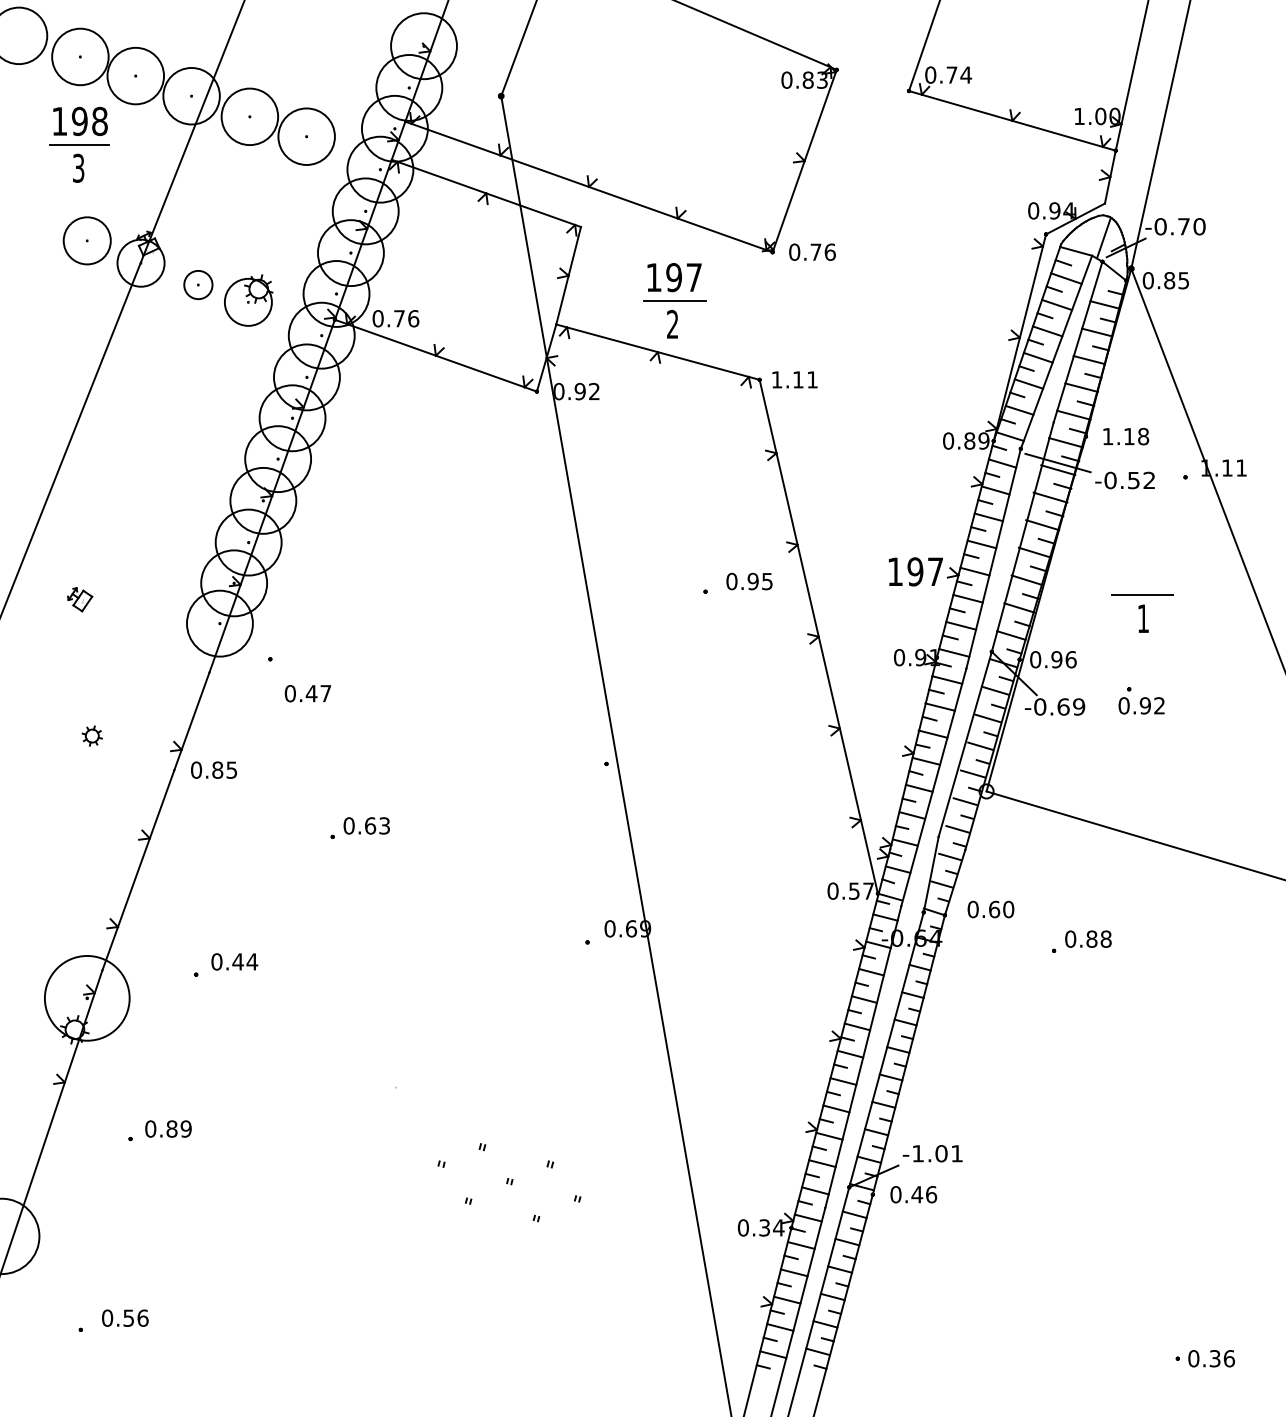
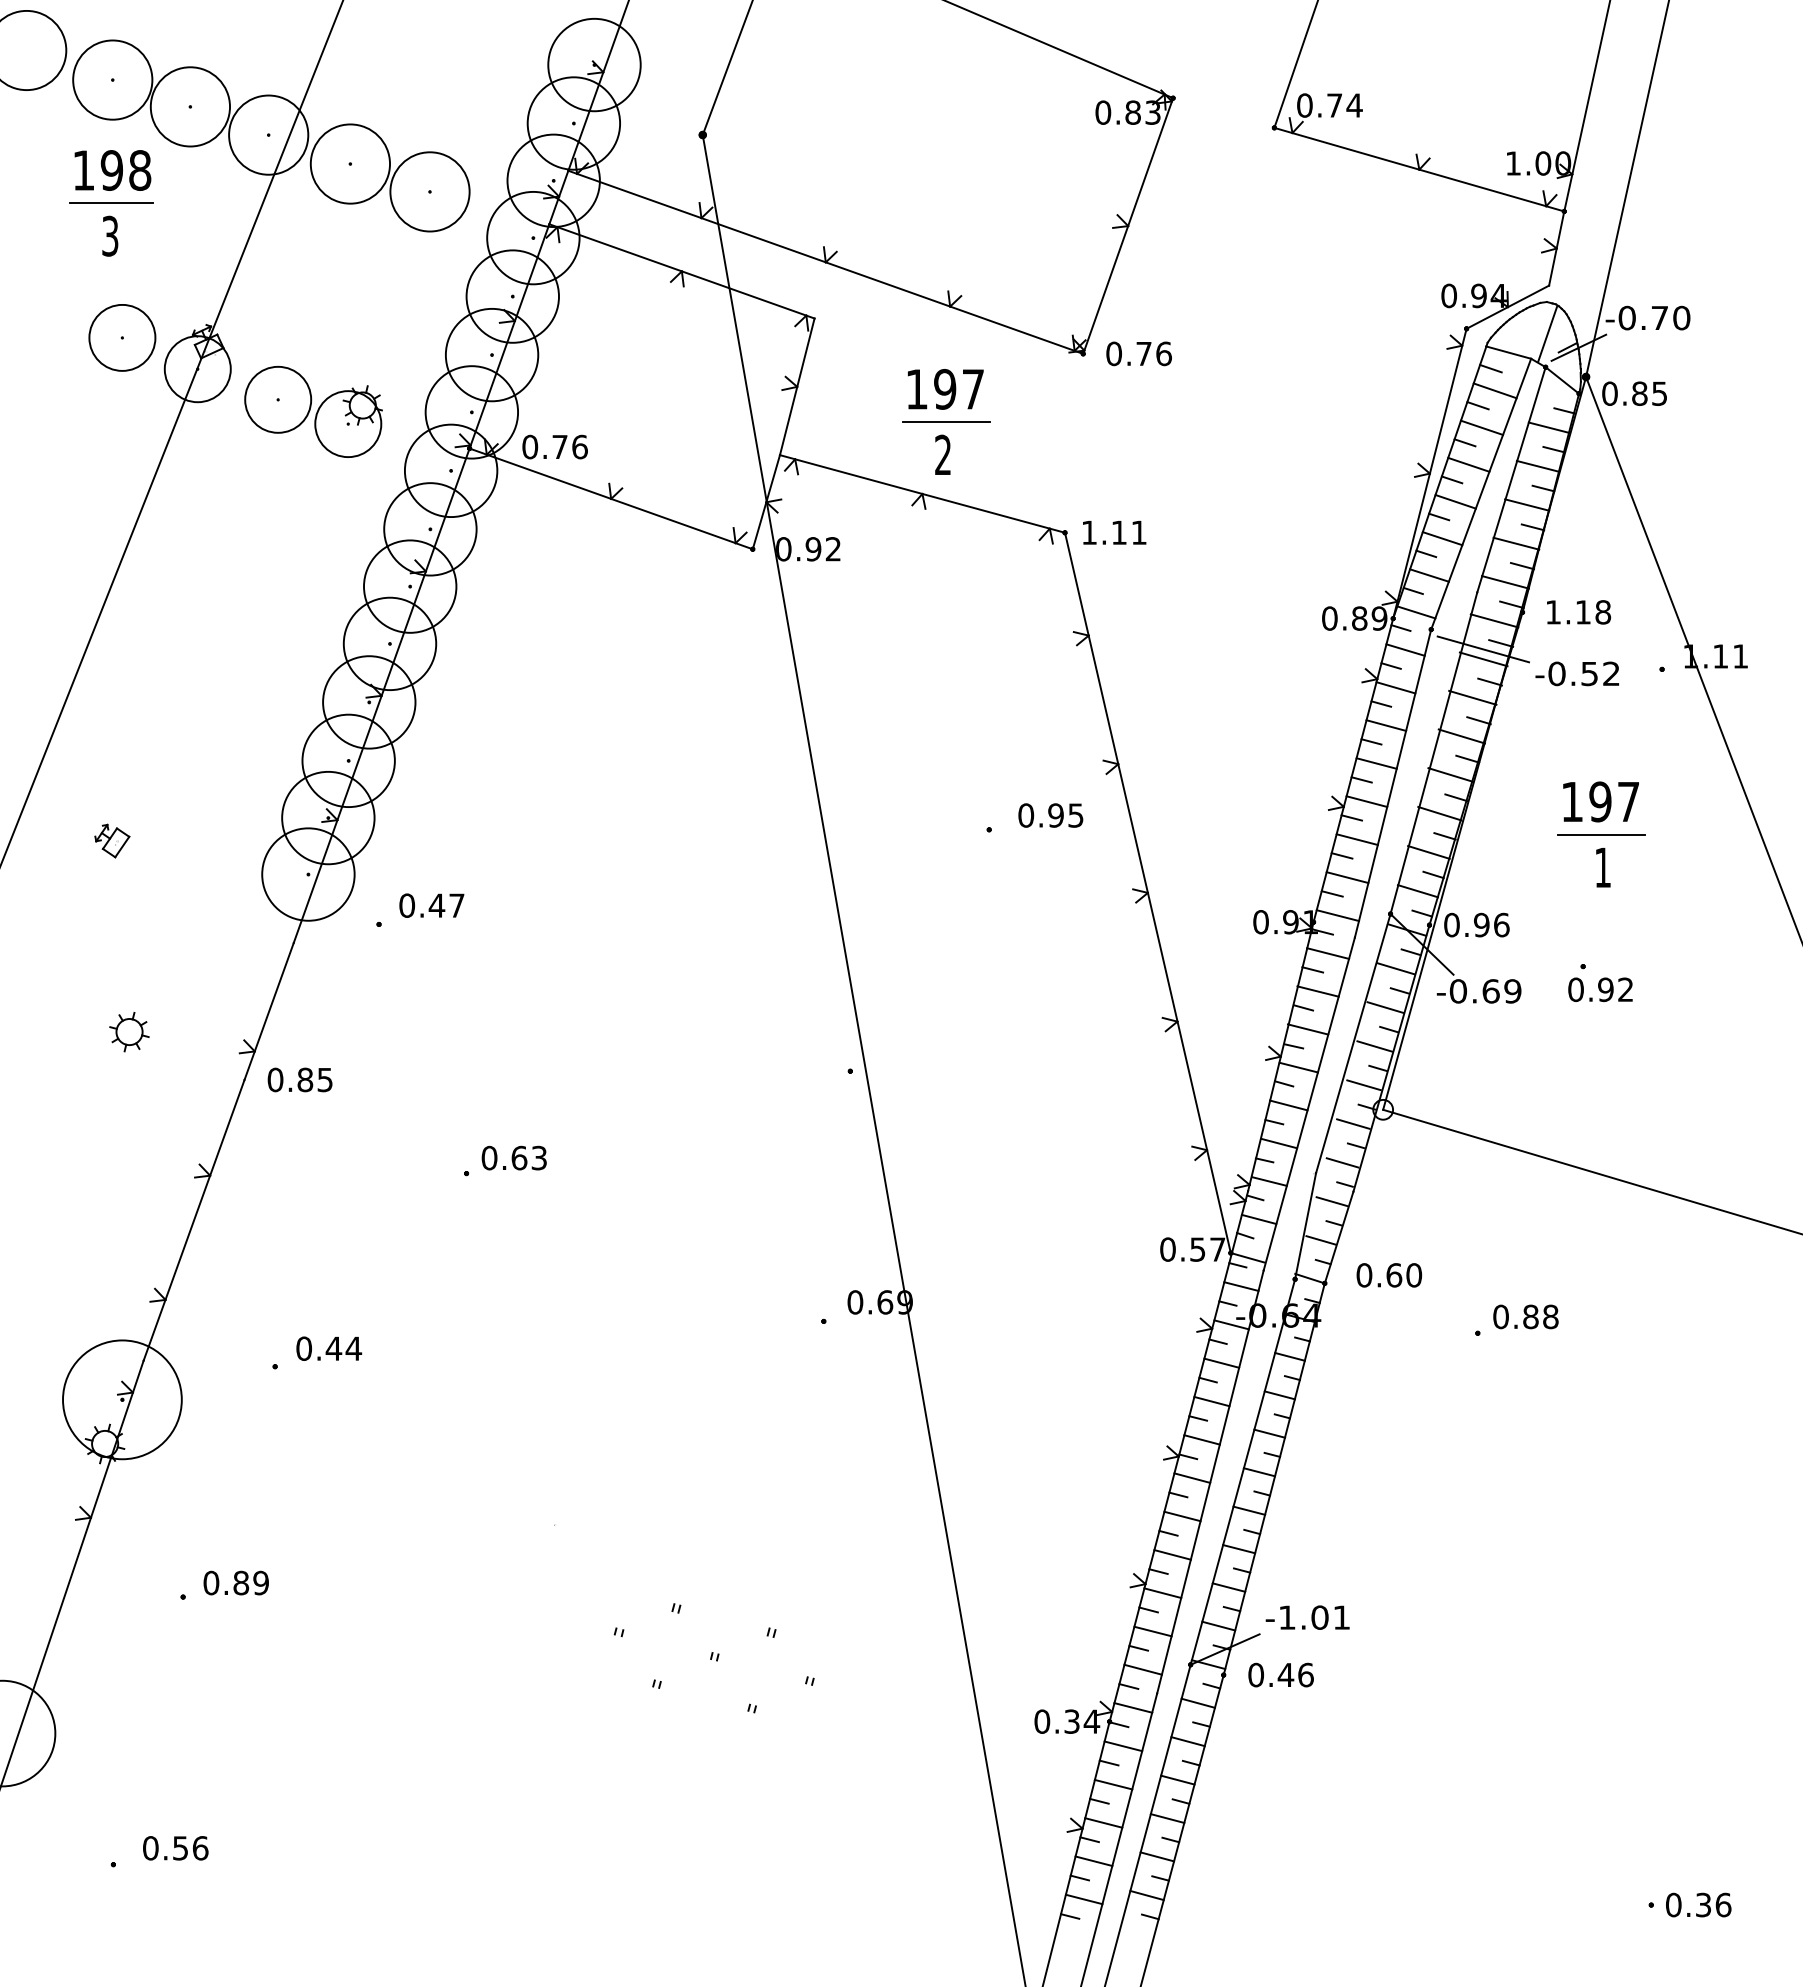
circle: (198, 284) -> (278, 399), size x1.67
text: (915, 571) -> (1600, 801), moved
text: (307, 693) -> (431, 905), moved
part: (92, 736) -> (129, 1032), size x1.43

